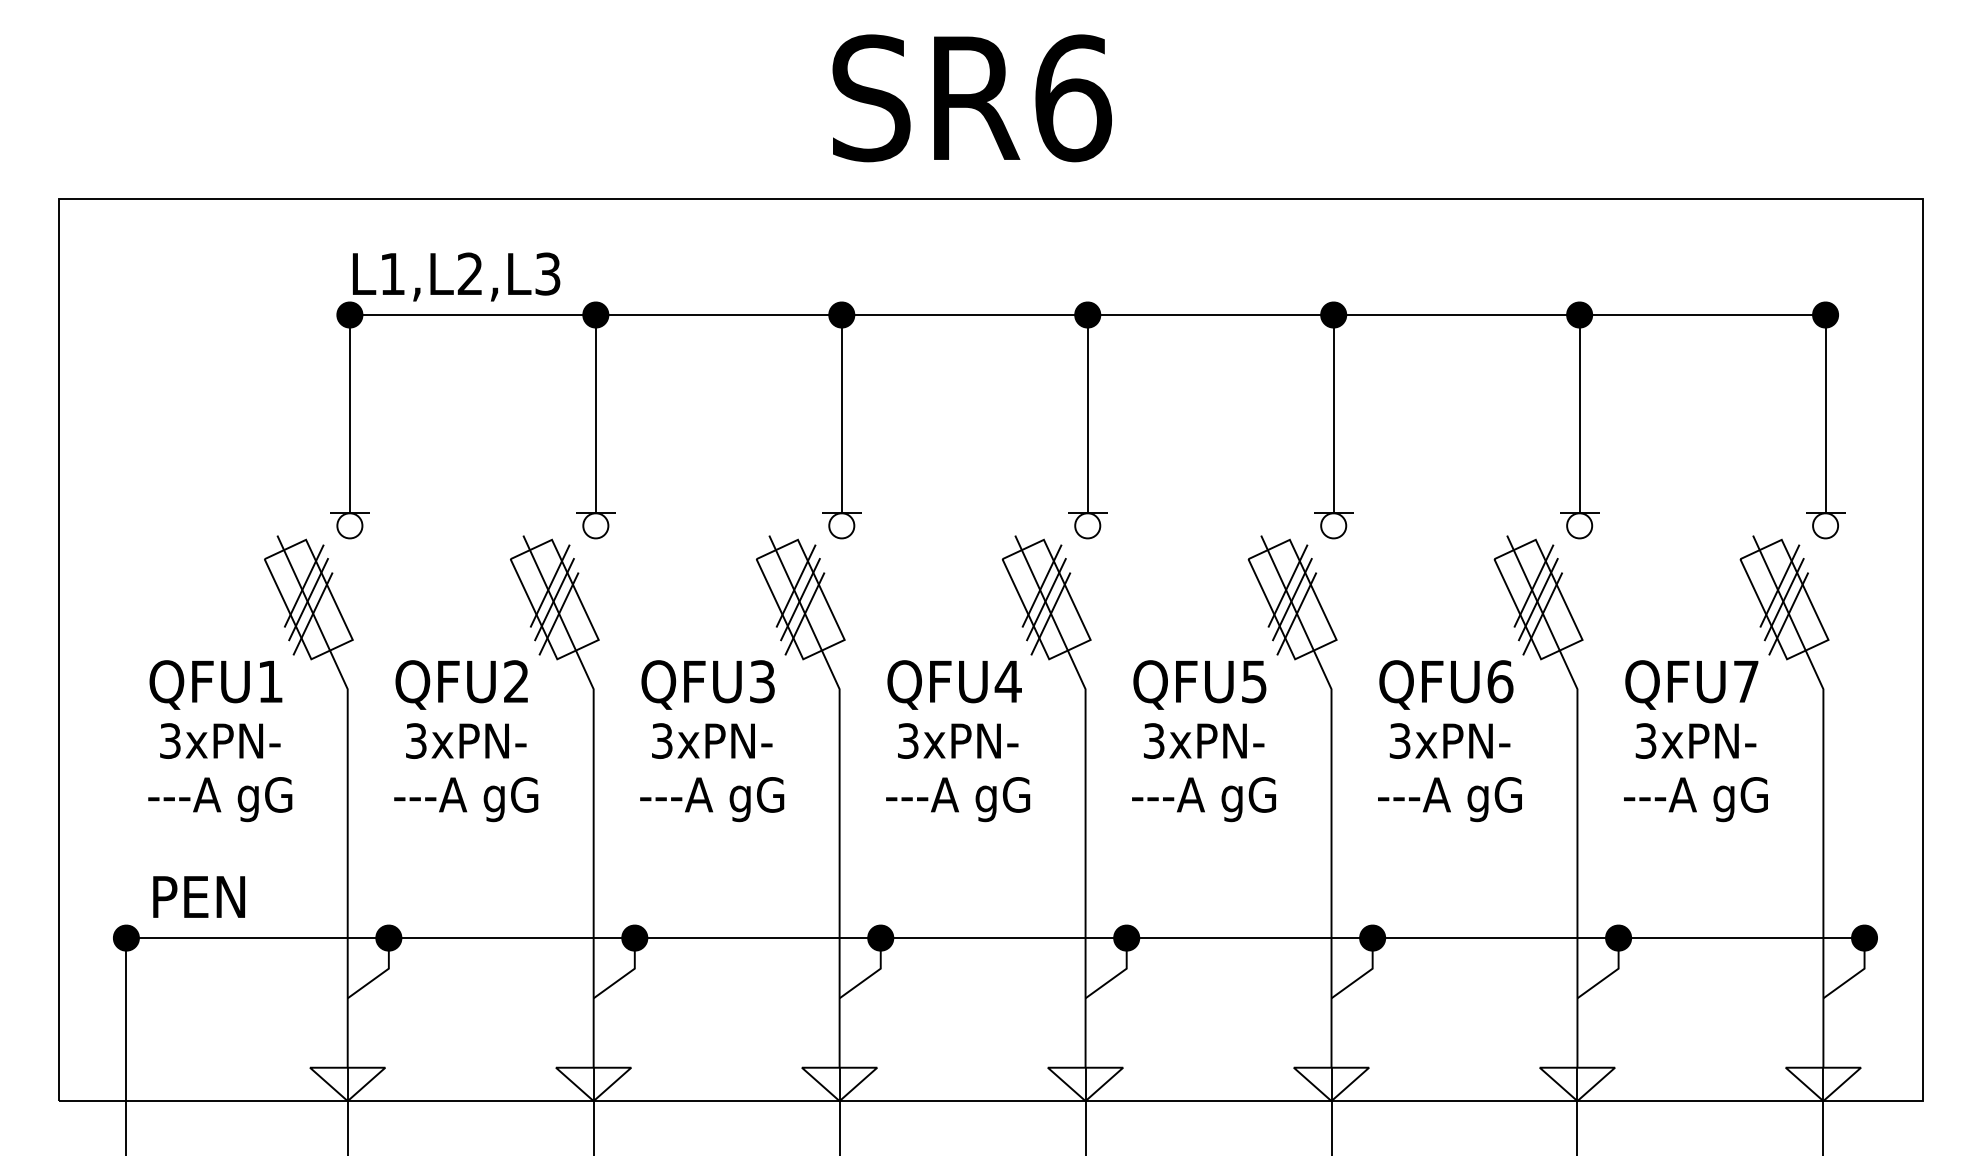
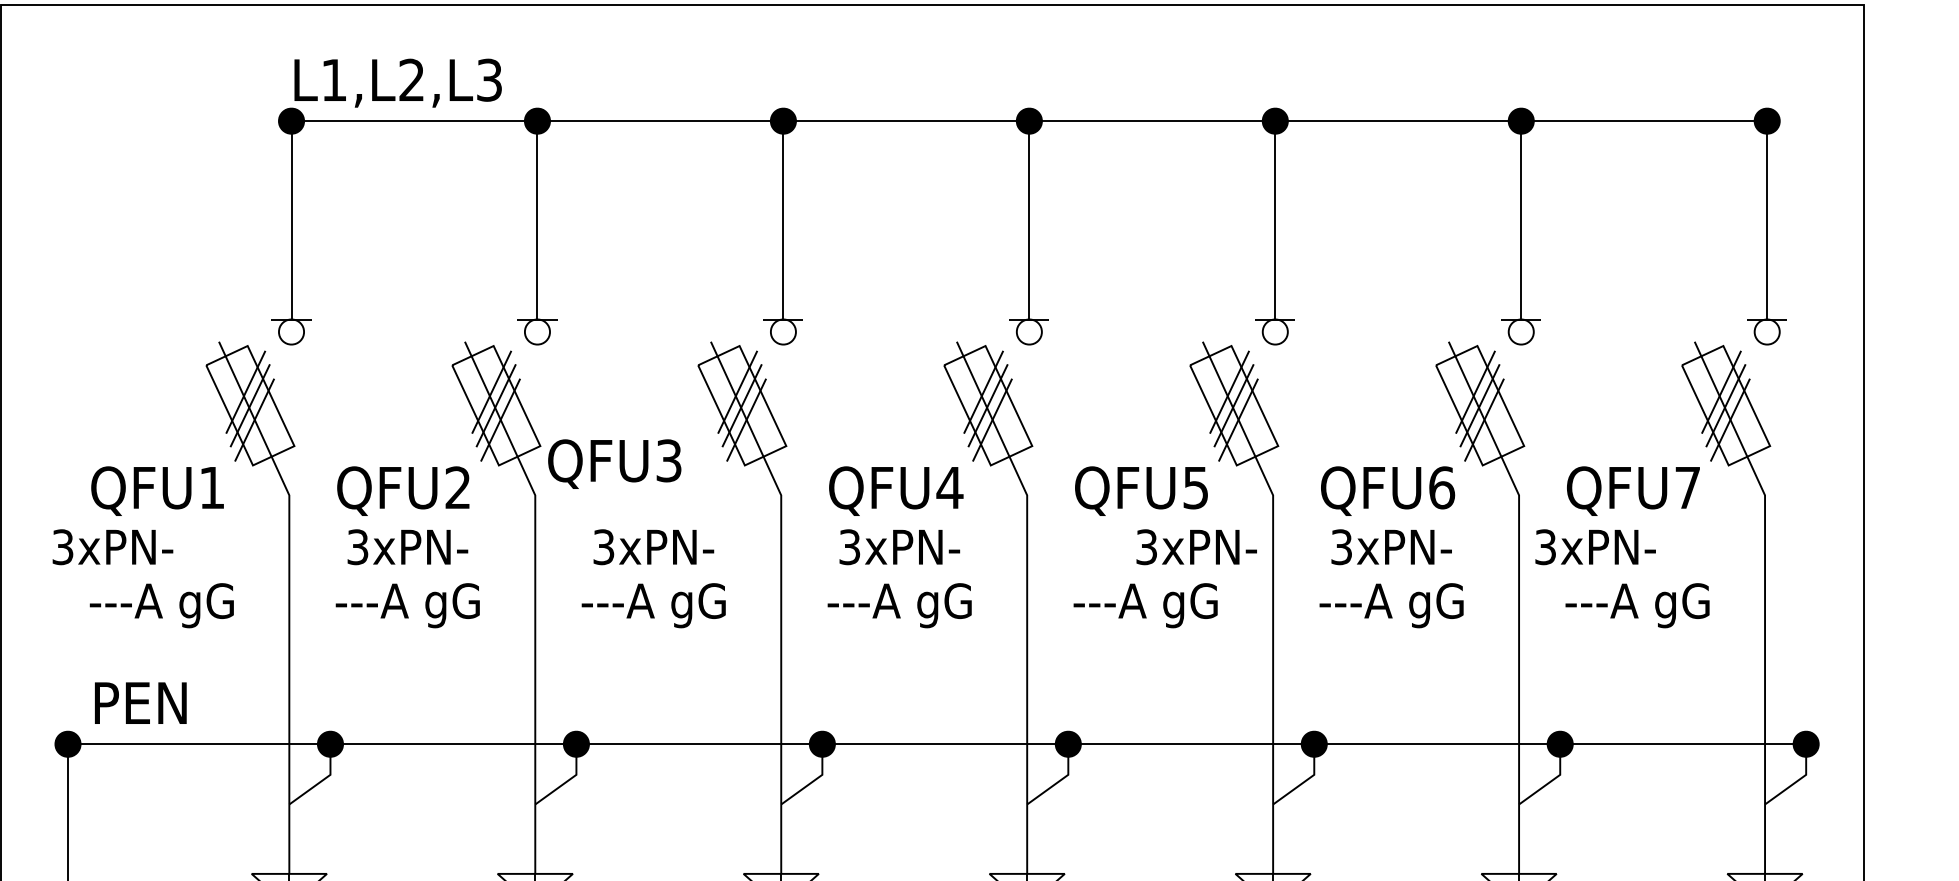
text: (707, 684) -> (614, 463), moved
text: (220, 740) -> (113, 546), moved
text: (1204, 740) -> (1197, 546), moved
text: (1695, 740) -> (1595, 546), moved

